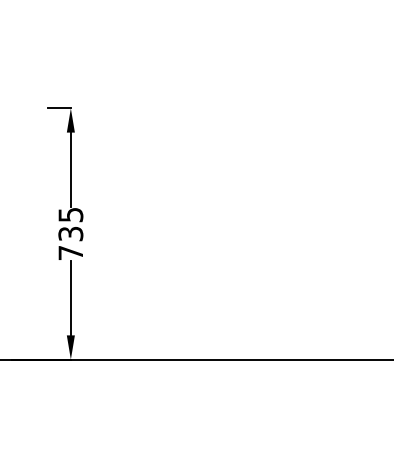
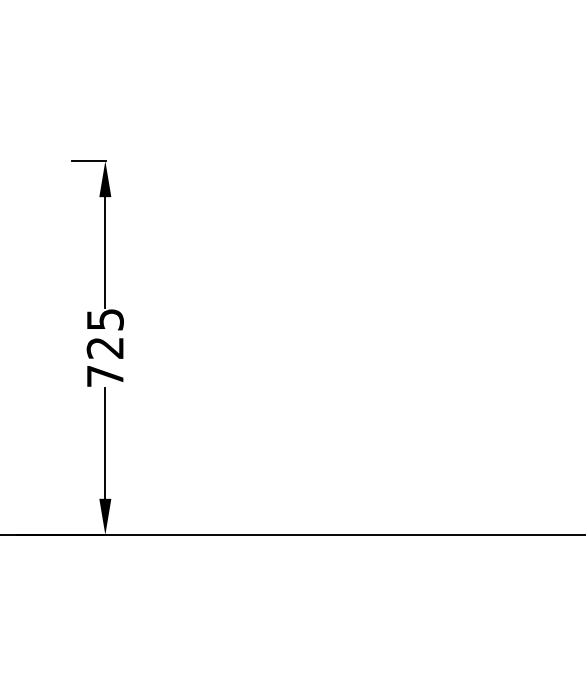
text: (70, 233) -> (104, 347), 735 -> 725

